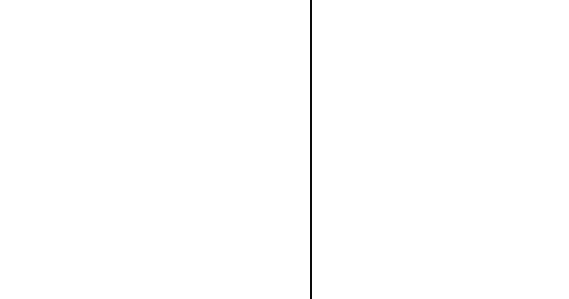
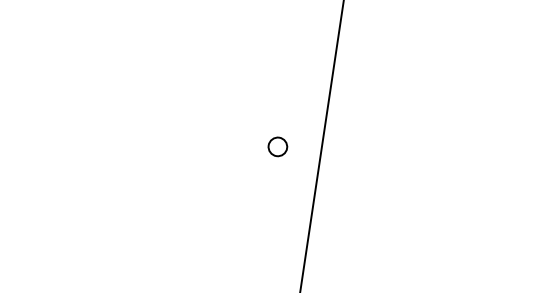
circle: (267, 140) -> (277, 147), added

